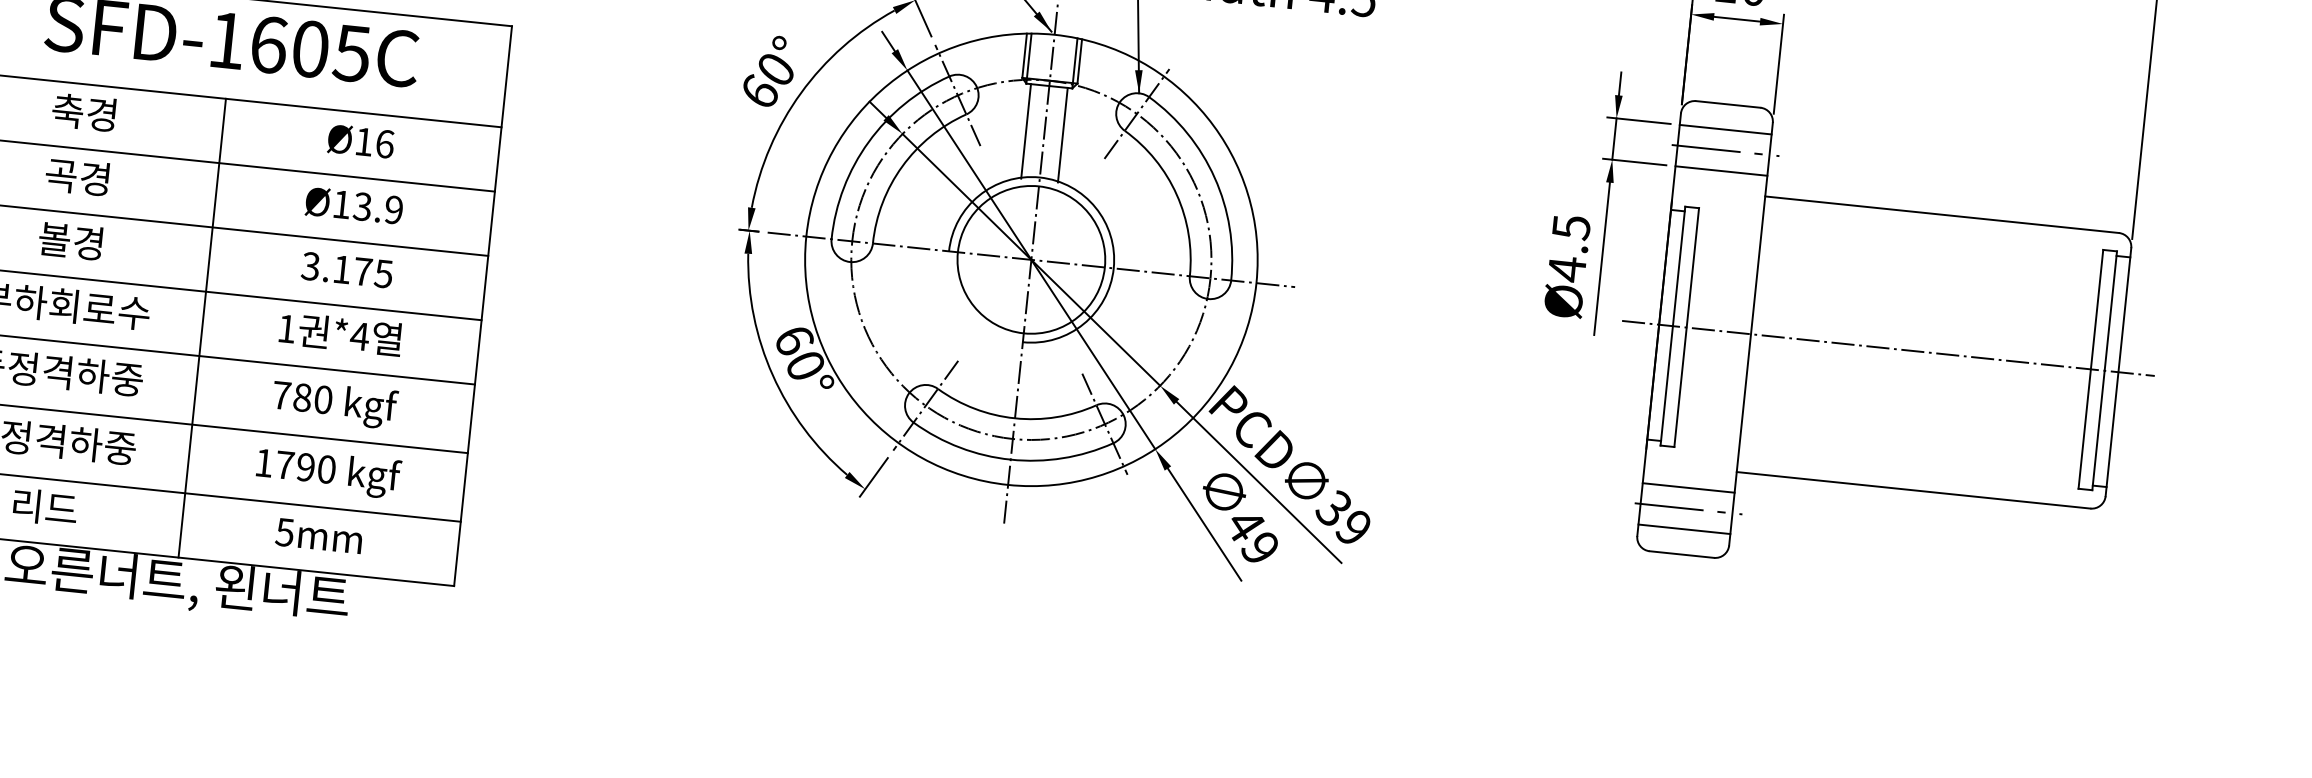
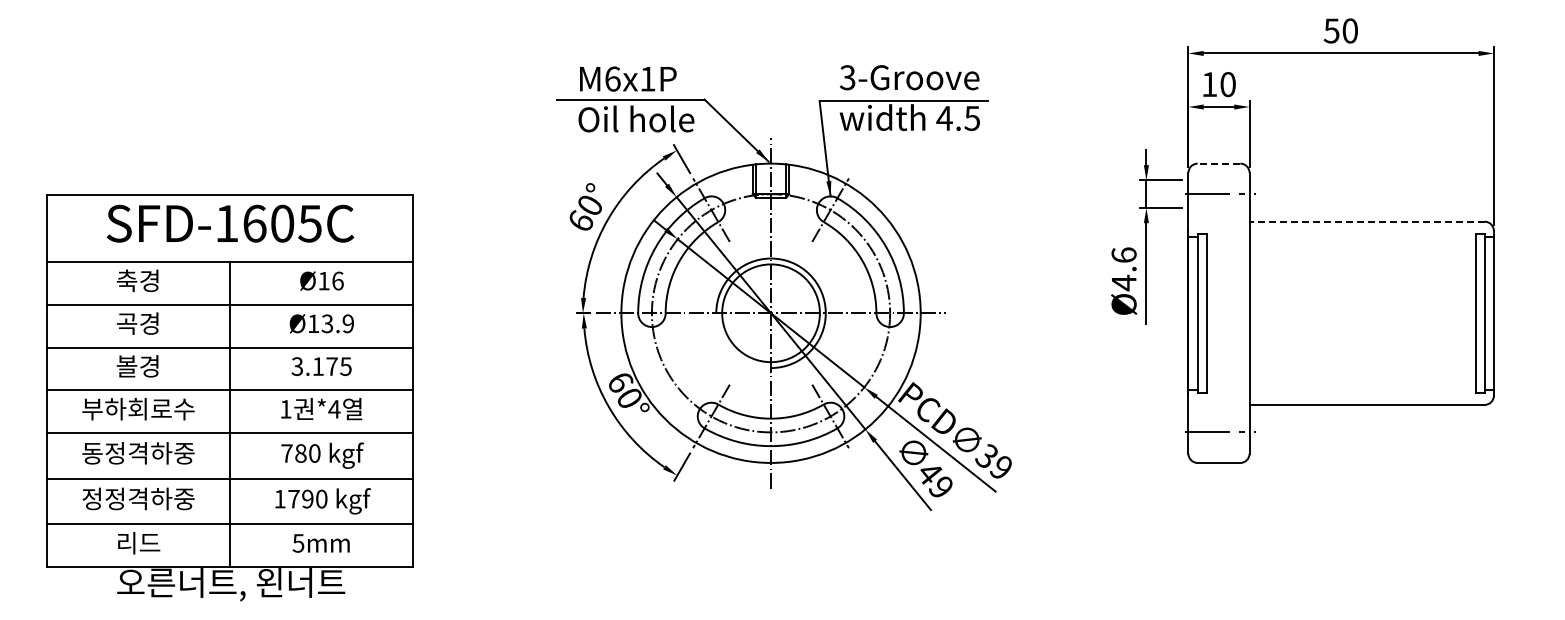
line: (1727, 104) -> (1218, 163), solid -> dashed
line: (1724, 129) -> (1218, 180), removed
line: (1025, 130) -> (758, 228), removed
line: (1063, 134) -> (783, 228), removed
line: (1720, 170) -> (1218, 207), removed
line: (1942, 214) -> (1367, 221), solid -> dashed
text: (1570, 227) -> (1123, 255), Ø4.5 -> Ø4.6
line: (1887, 348) -> (1340, 313), removed
line: (1687, 487) -> (1218, 418), removed
line: (1683, 529) -> (1218, 446), removed

